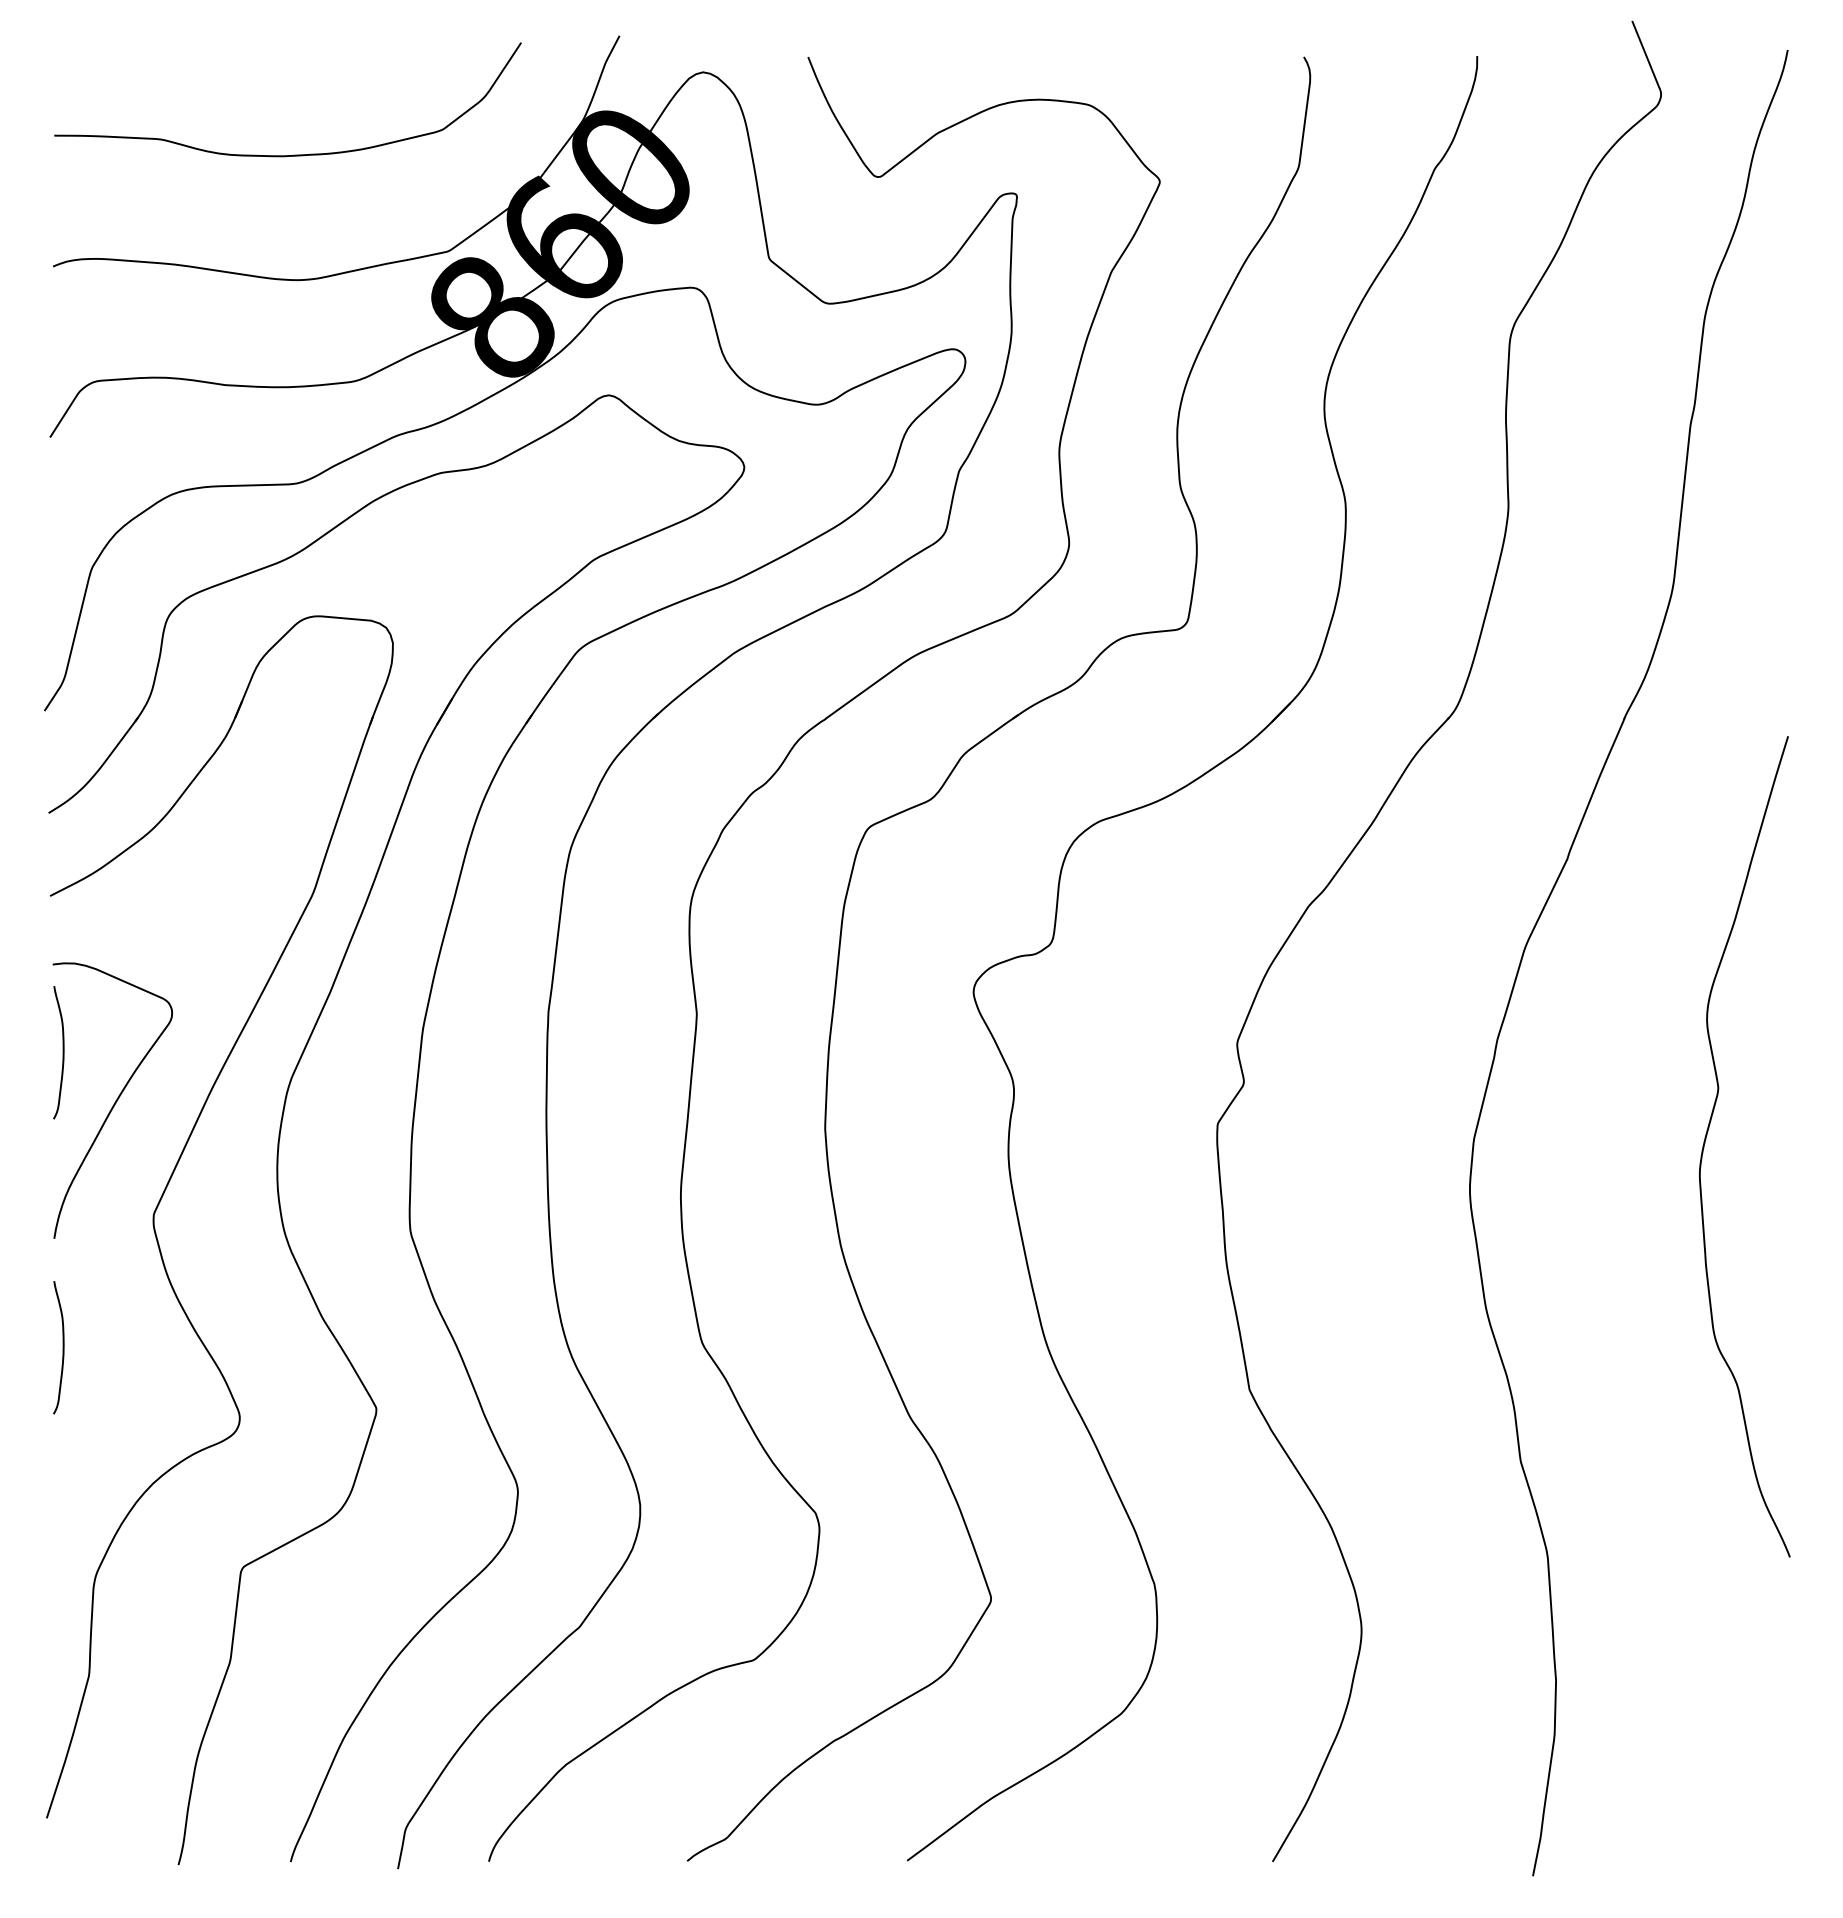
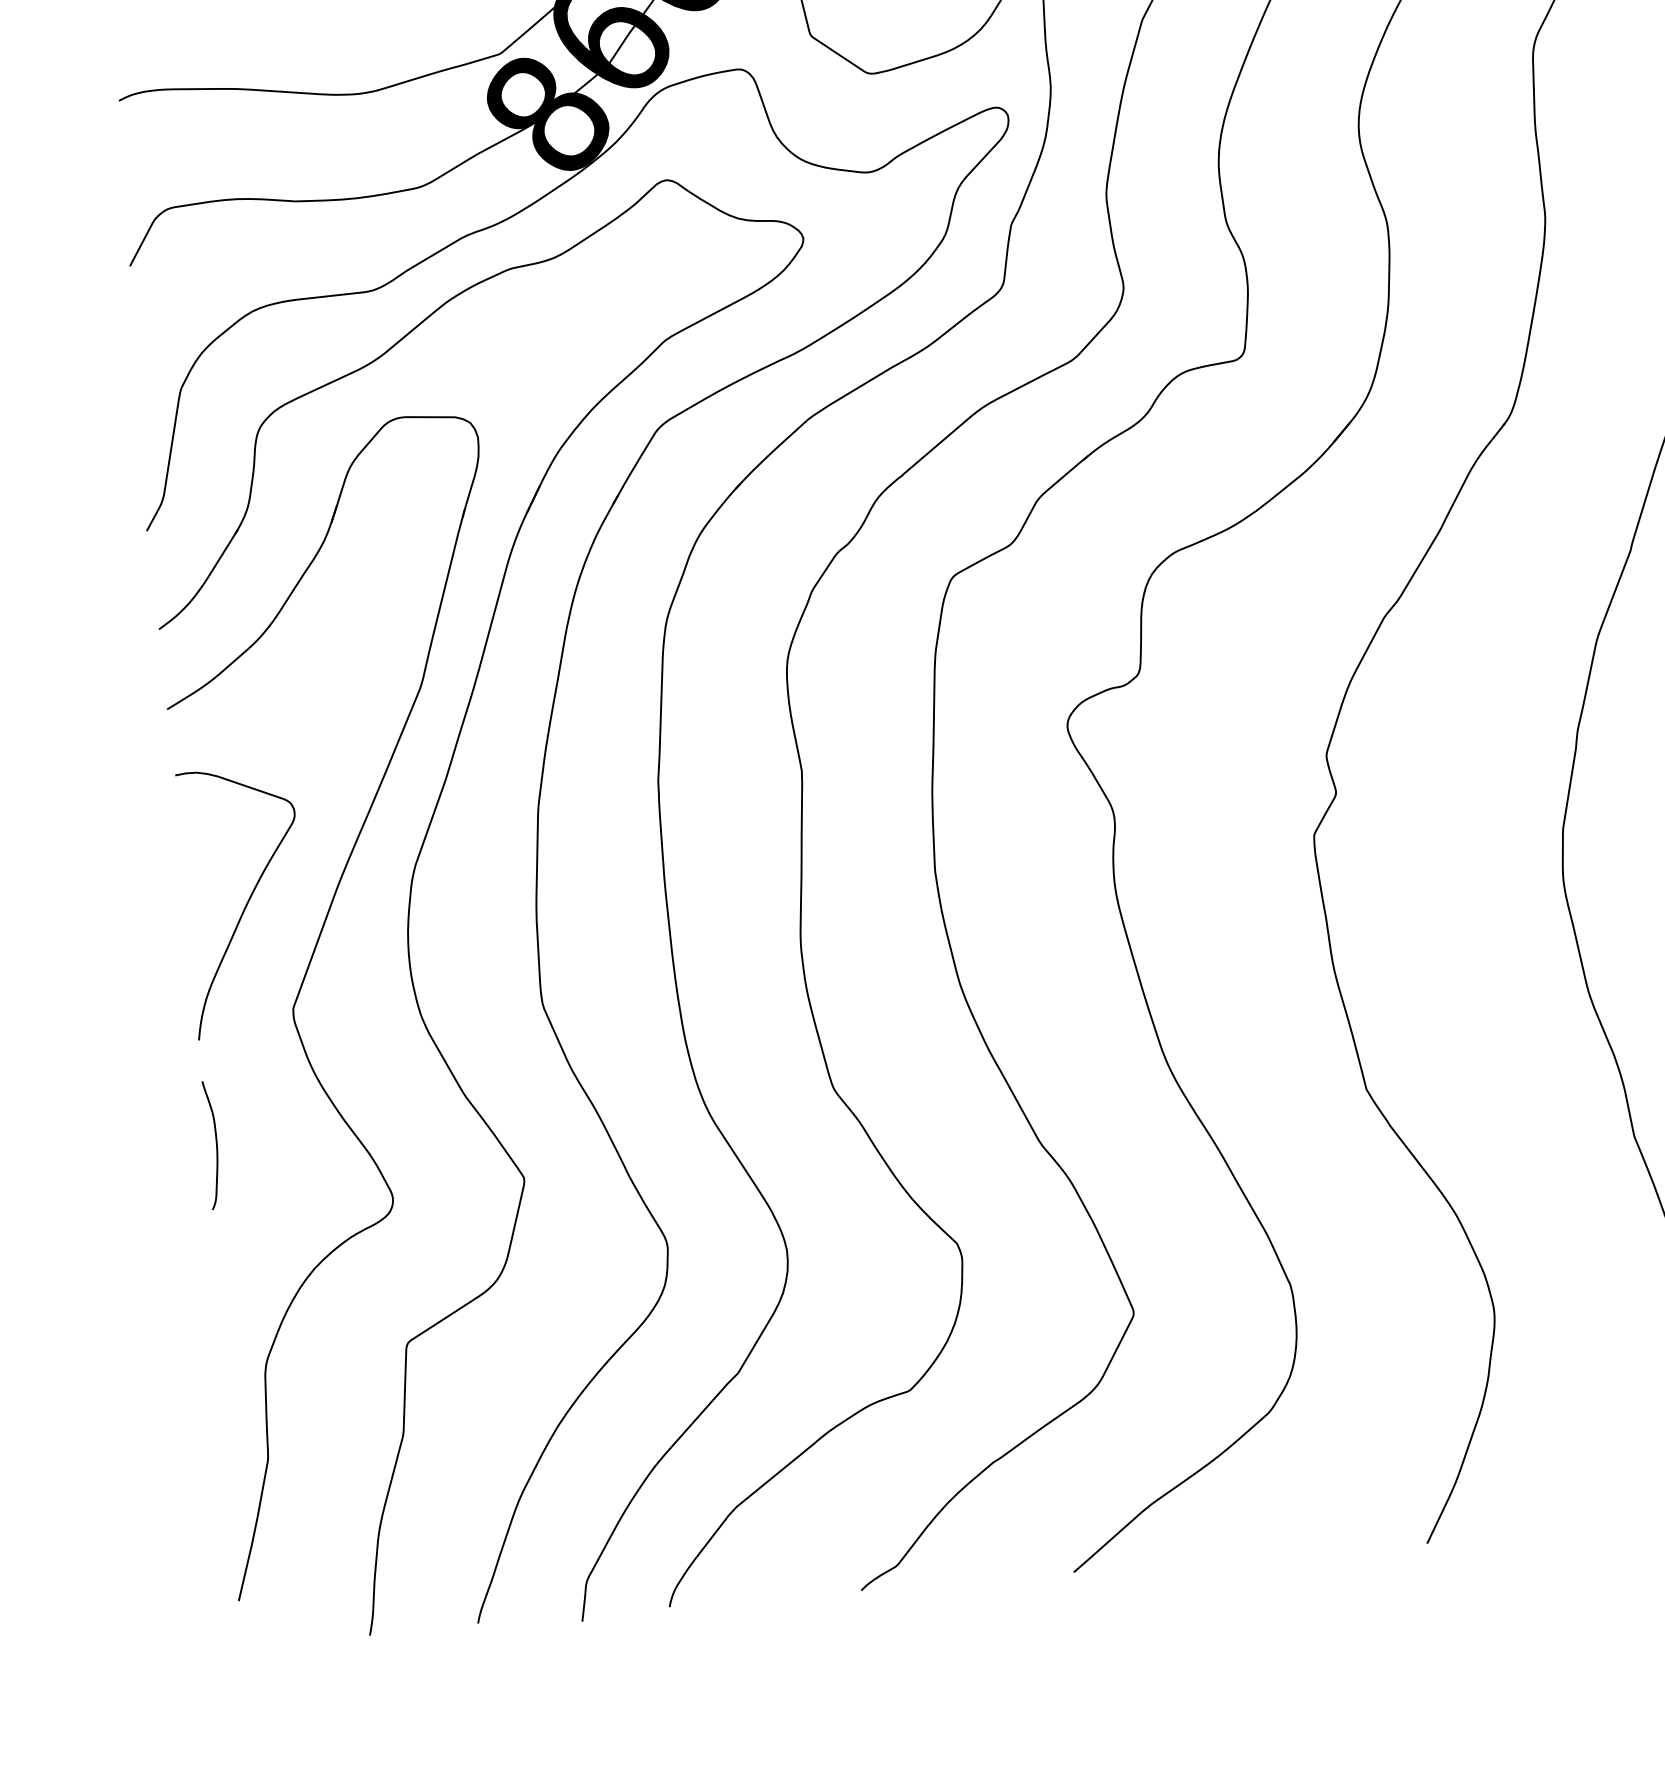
curve: (62, 1052) -> (191, 859), removed

